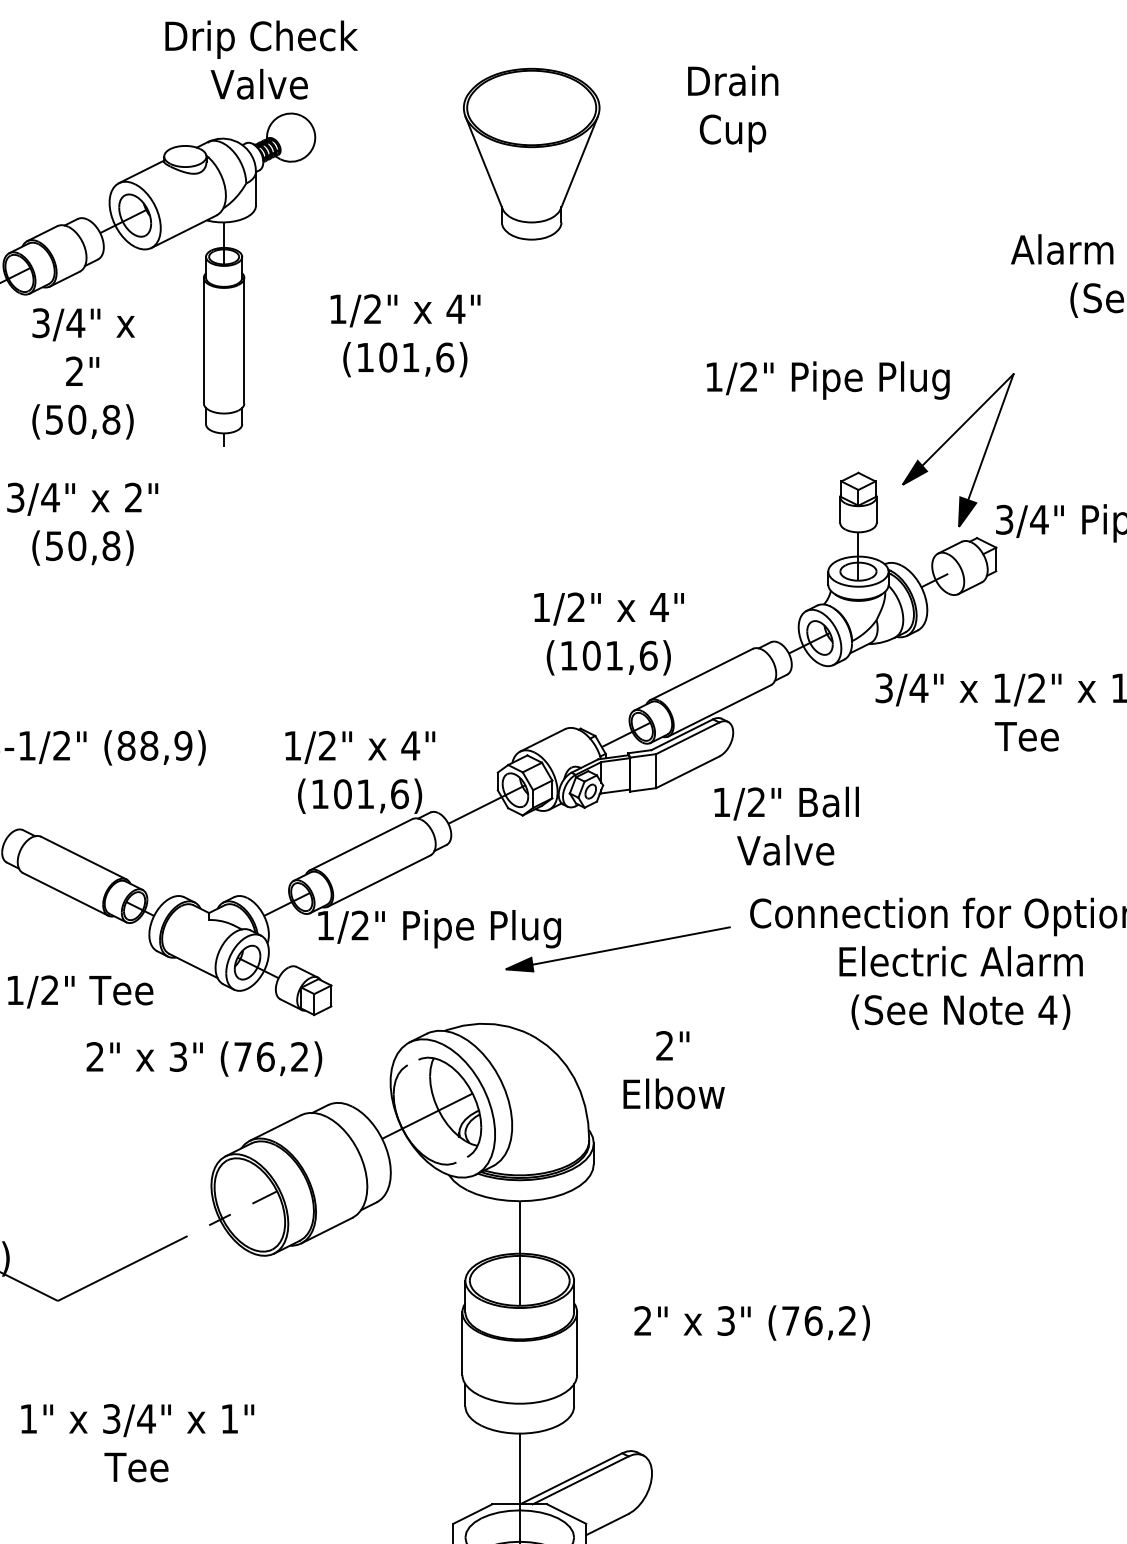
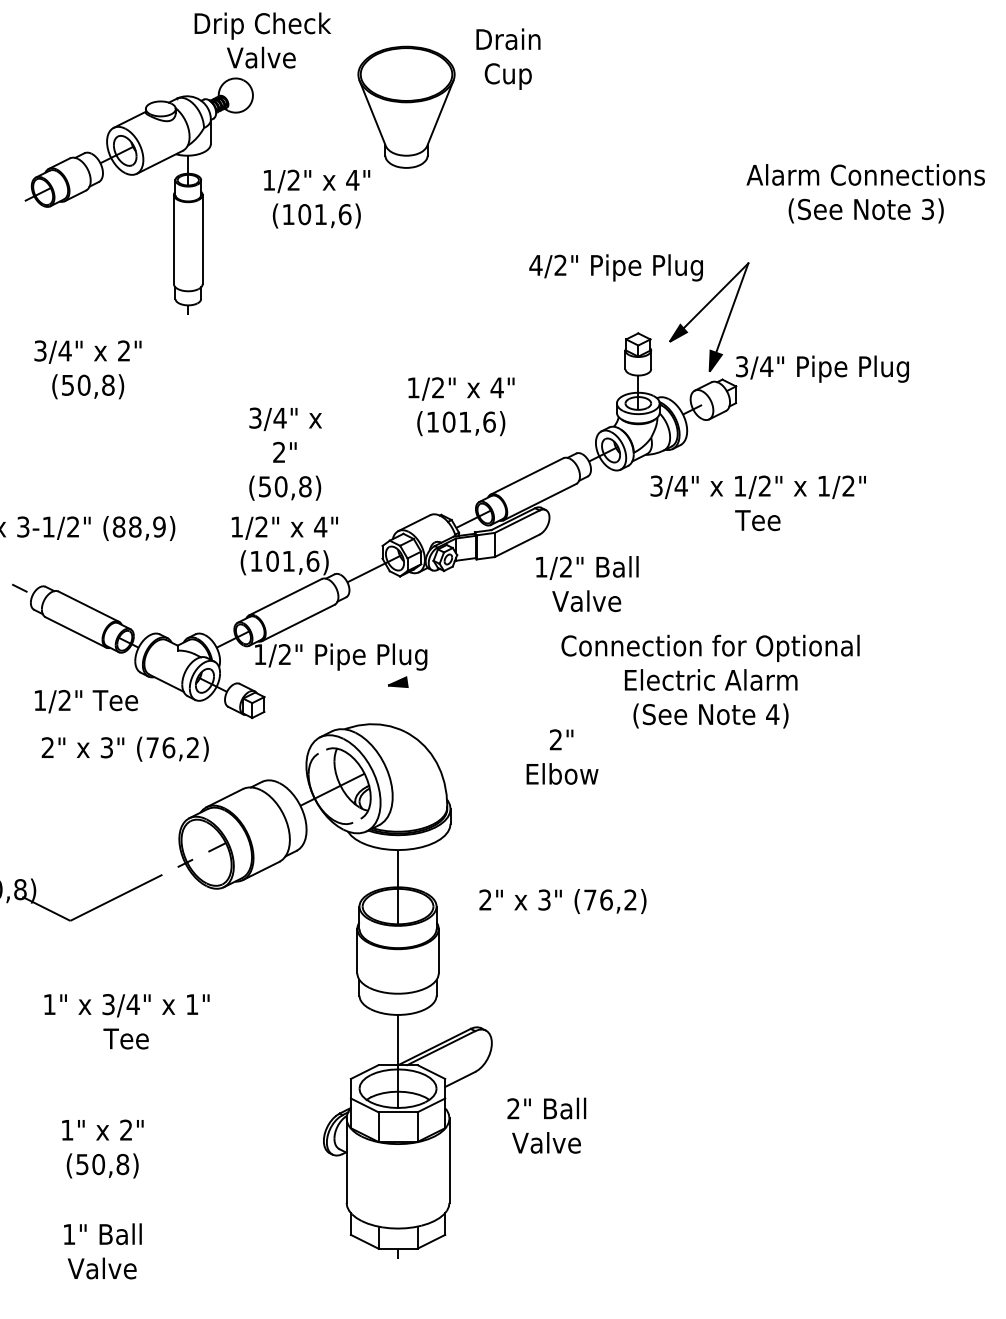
text: (261, 60) -> (262, 40), moved
text: (733, 107) -> (508, 58), moved
text: (406, 334) -> (317, 198), moved
text: (83, 372) -> (285, 453), moved
text: (713, 377) -> (535, 265), 1/2" -> 4/2"
text: (609, 633) -> (461, 406), moved
line: (619, 948) -> (468, 670), removed
text: (203, 1058) -> (124, 748), moved
text: (674, 1069) -> (562, 756), moved
text: (751, 1323) -> (562, 901), moved

